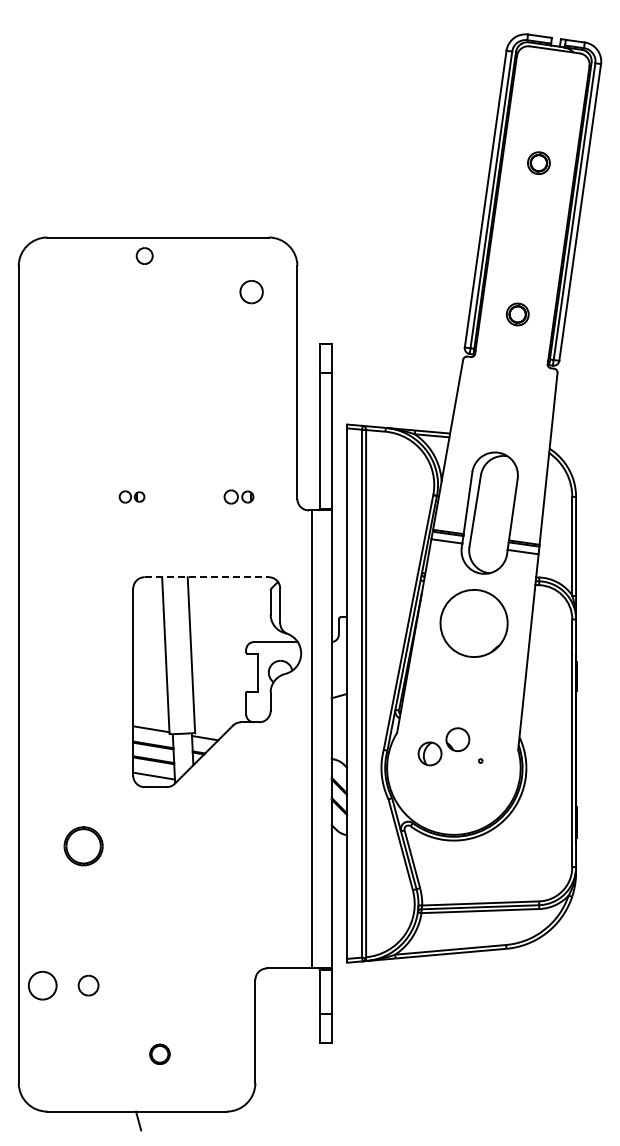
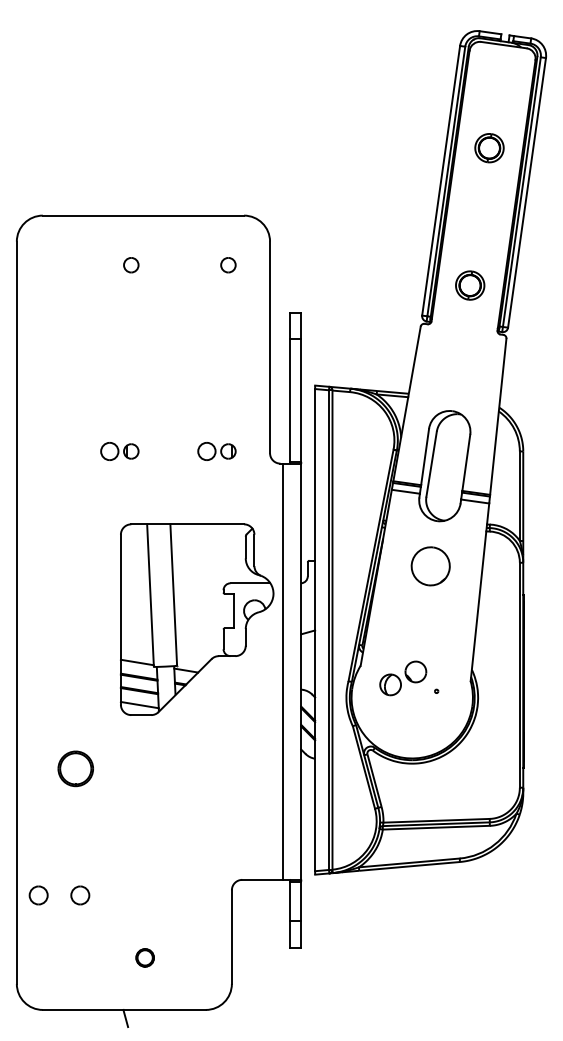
part: (538, 162) -> (489, 147), size x1.43
part: (144, 255) -> (131, 264), moved
part: (251, 291) -> (228, 264), size x0.71
part: (517, 314) -> (470, 285), size x1.43
part: (131, 496) -> (119, 450), size x1.67
part: (238, 496) -> (216, 450), size x1.43
line: (207, 577) -> (188, 524), dashed -> solid
part: (474, 623) -> (430, 566), size x0.62
part: (42, 985) -> (38, 895), size x0.71

